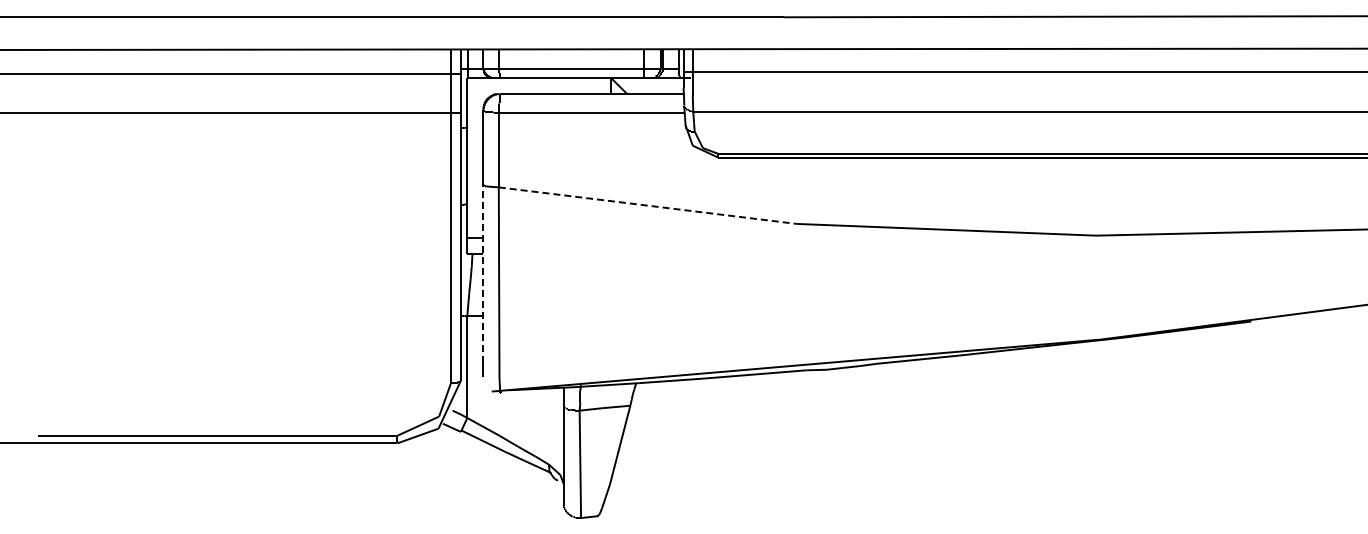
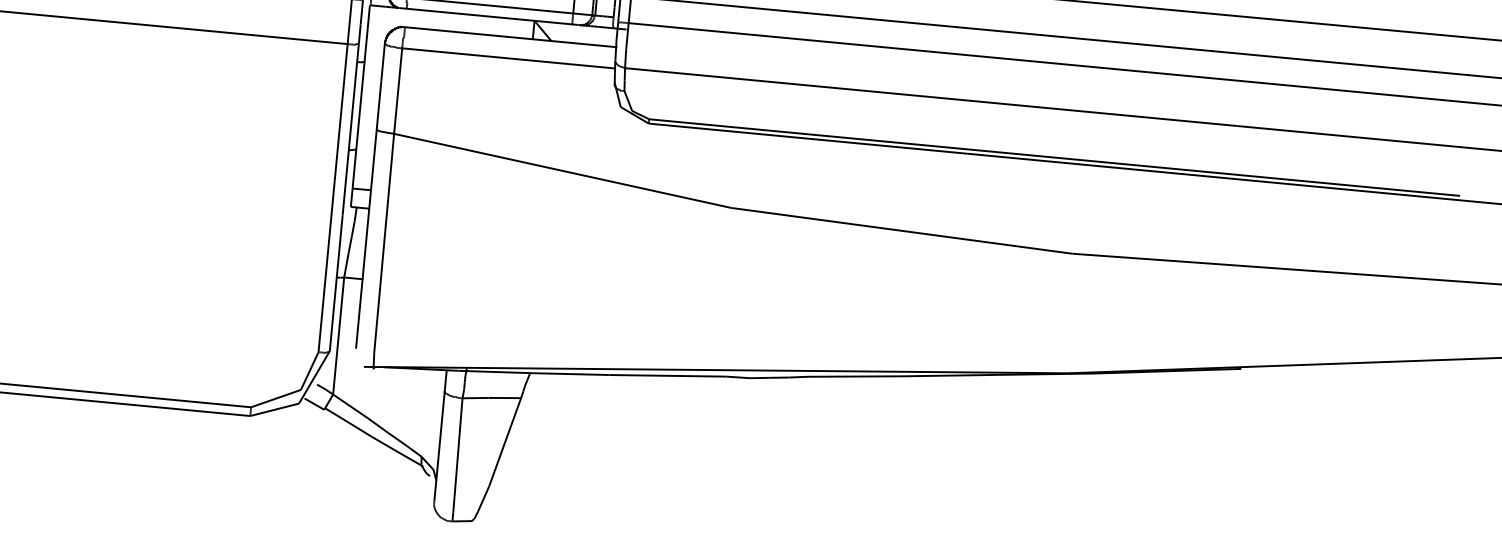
line: (648, 205) -> (563, 170), dashed -> solid
line: (483, 273) -> (367, 230), dashed -> solid

